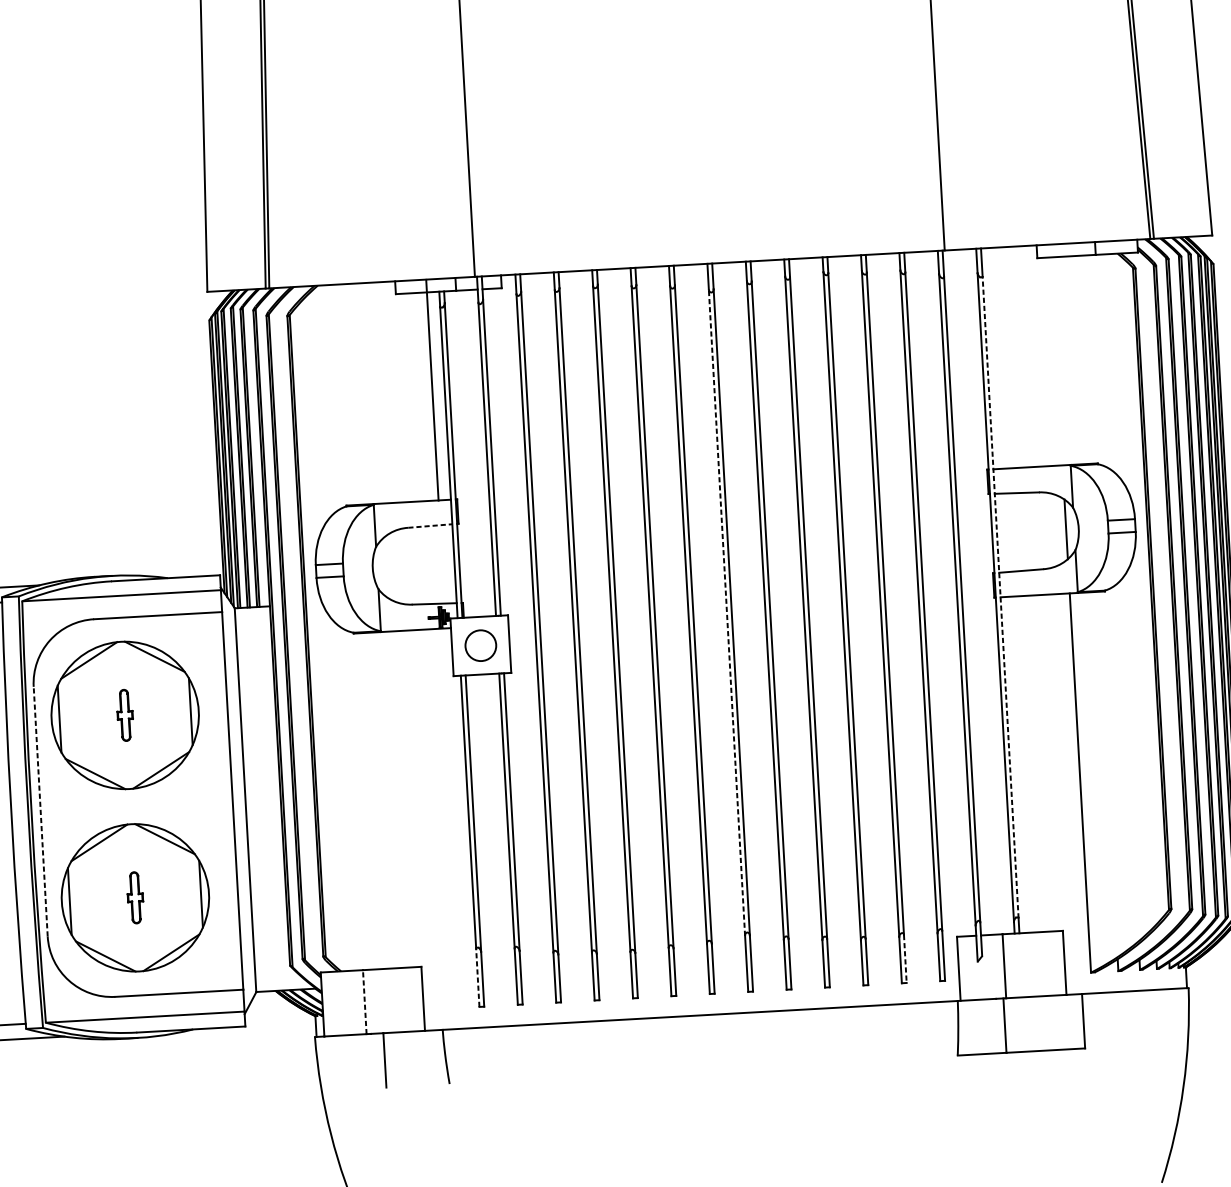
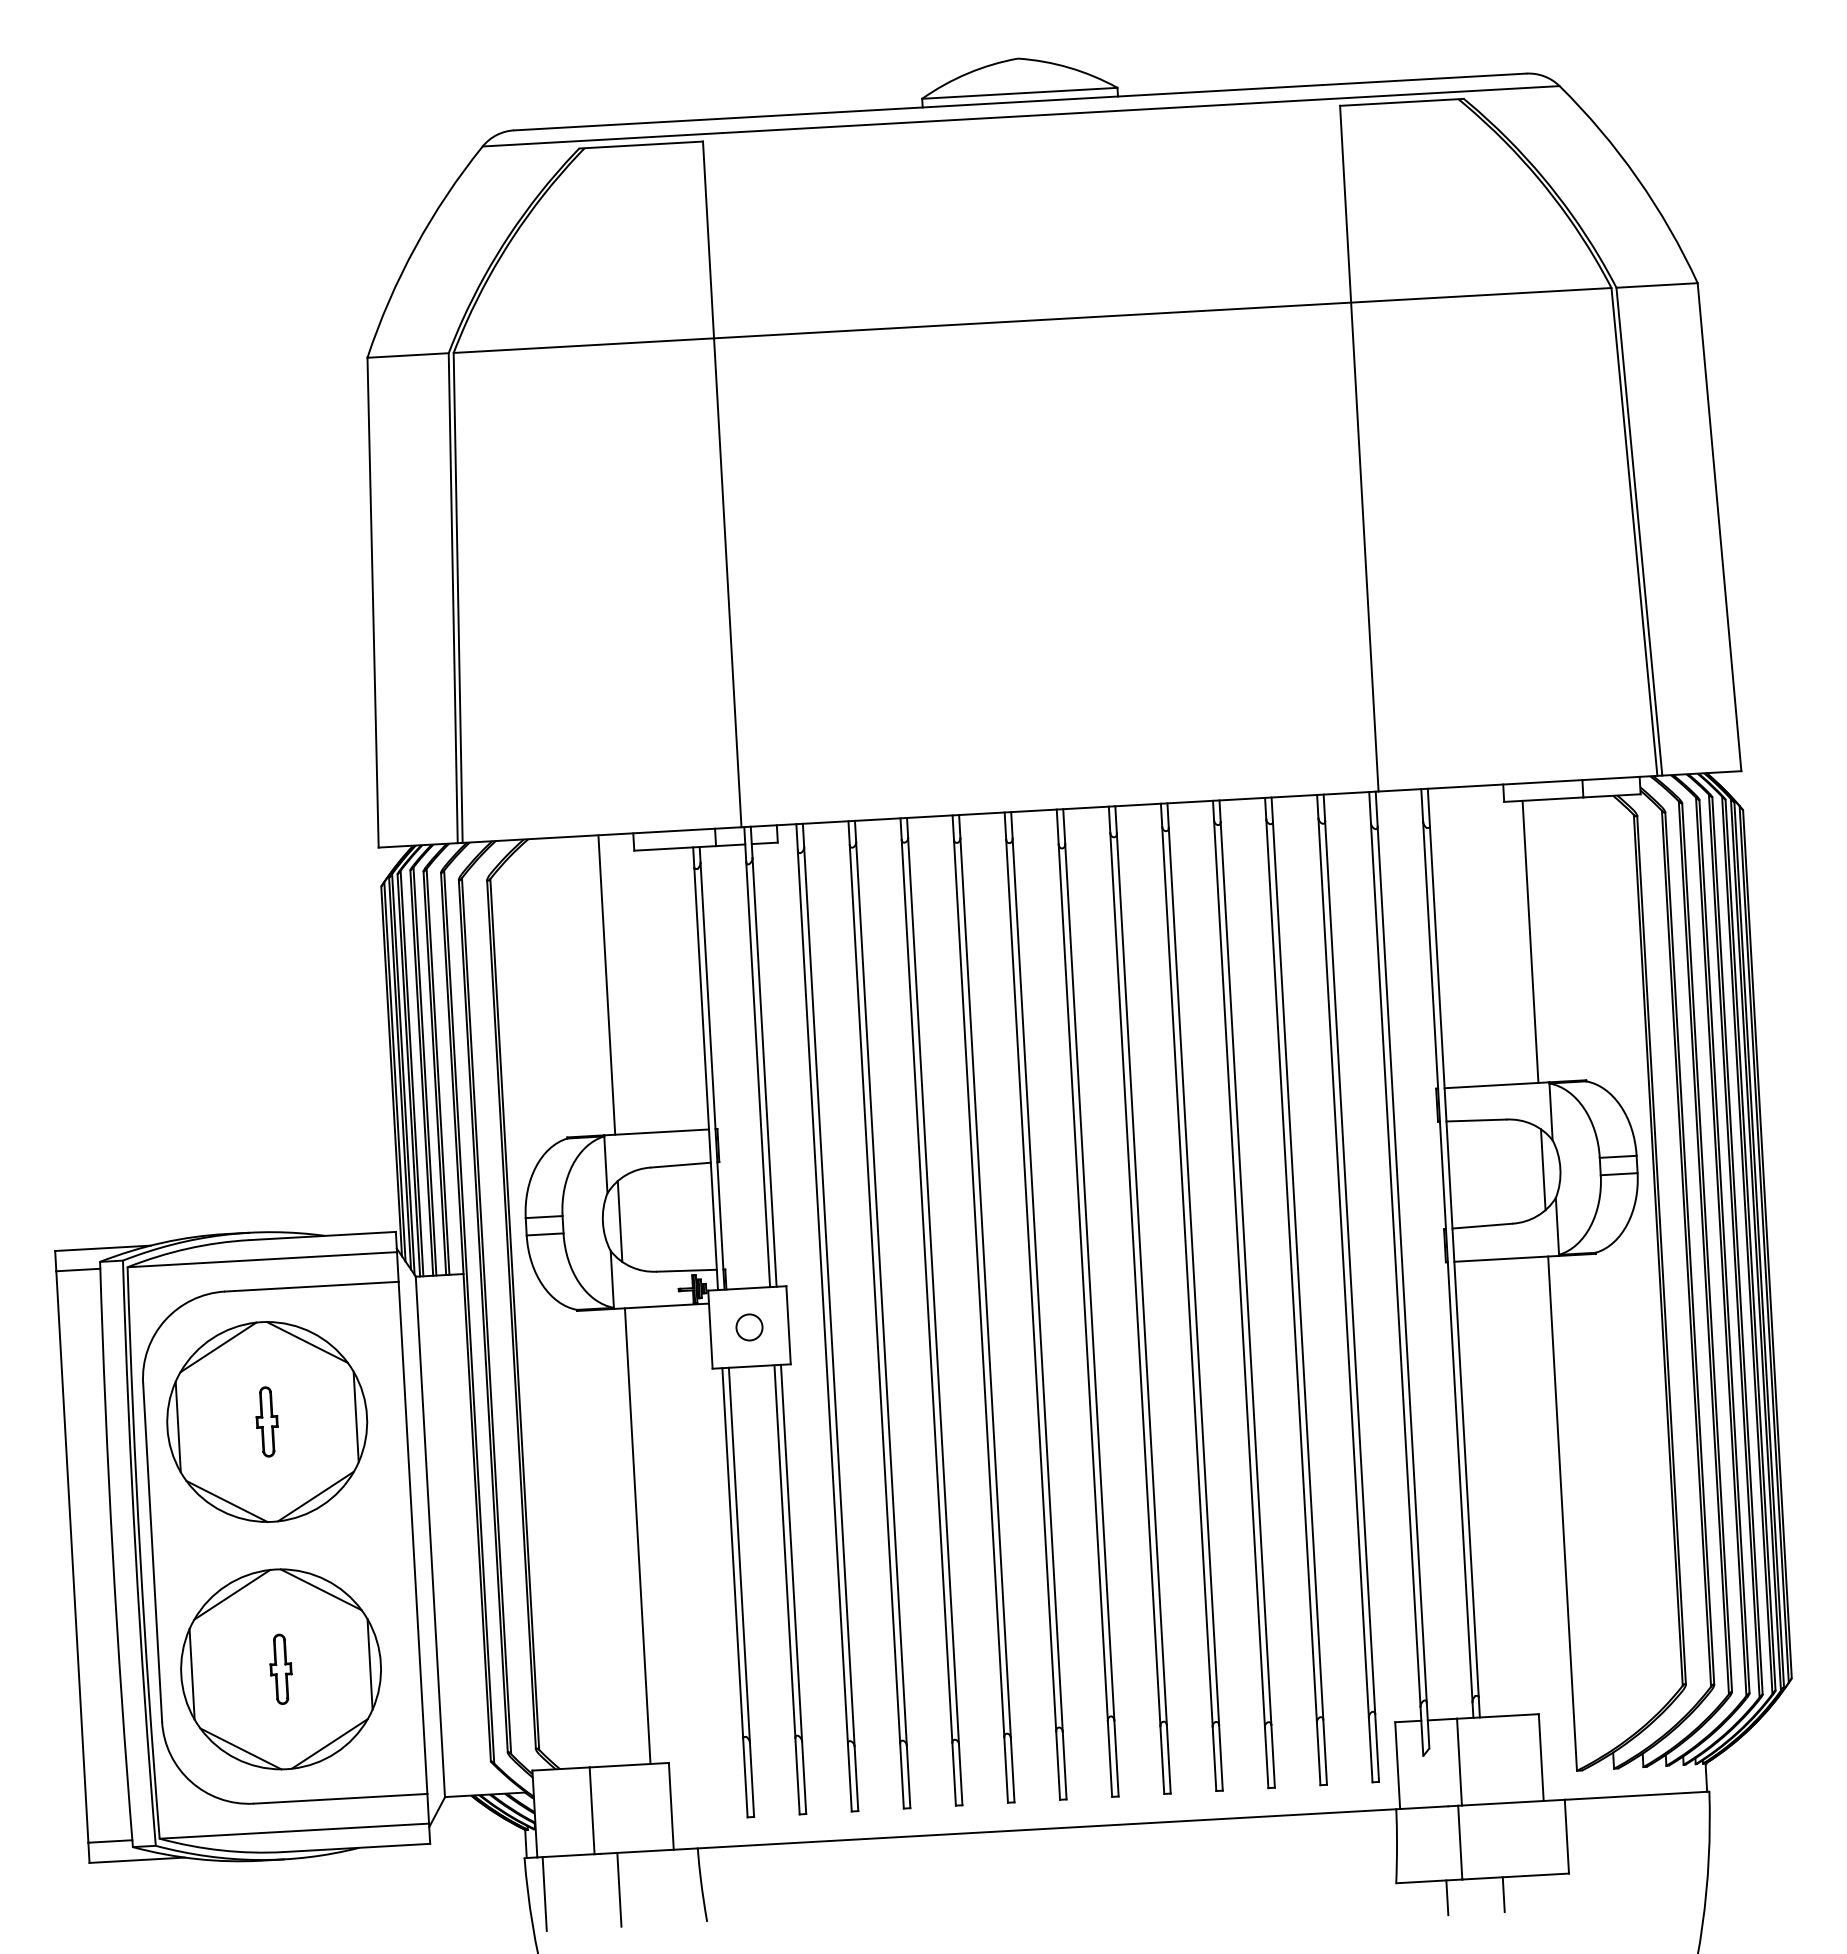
line: (1056, 361) -> (1530, 941), added
line: (432, 389) -> (606, 984), moved
line: (430, 526) -> (681, 1165), dashed -> solid
line: (384, 567) -> (619, 1221), added
line: (1000, 597) -> (1454, 1261), dashed -> solid
line: (727, 612) -> (1083, 1282), dashed -> solid
circle: (480, 645) -> (749, 1327), size x0.62
line: (398, 799) -> (637, 1535), added
line: (40, 811) -> (152, 1552), dashed -> solid
line: (905, 959) -> (1325, 1752), dashed -> solid
line: (477, 977) -> (745, 1777), dashed -> solid
line: (365, 1001) -> (592, 1810), dashed -> solid
line: (329, 1063) -> (544, 1893), added
line: (1036, 1063) -> (1503, 1894), added
line: (995, 1066) -> (1447, 1897), added

